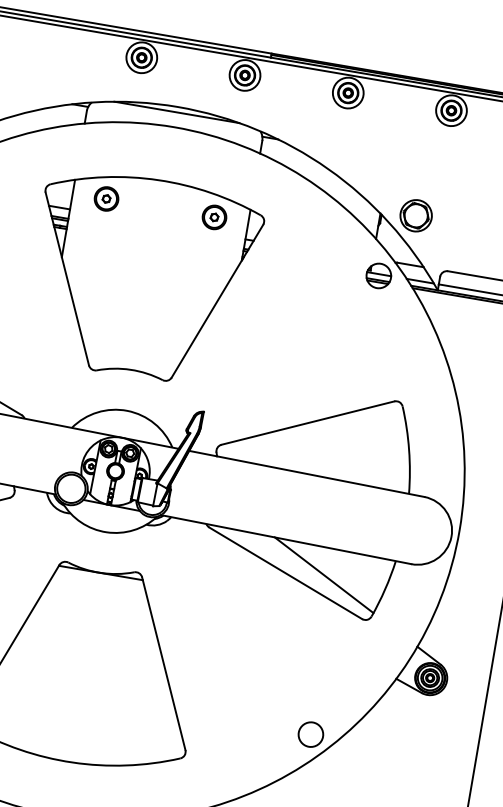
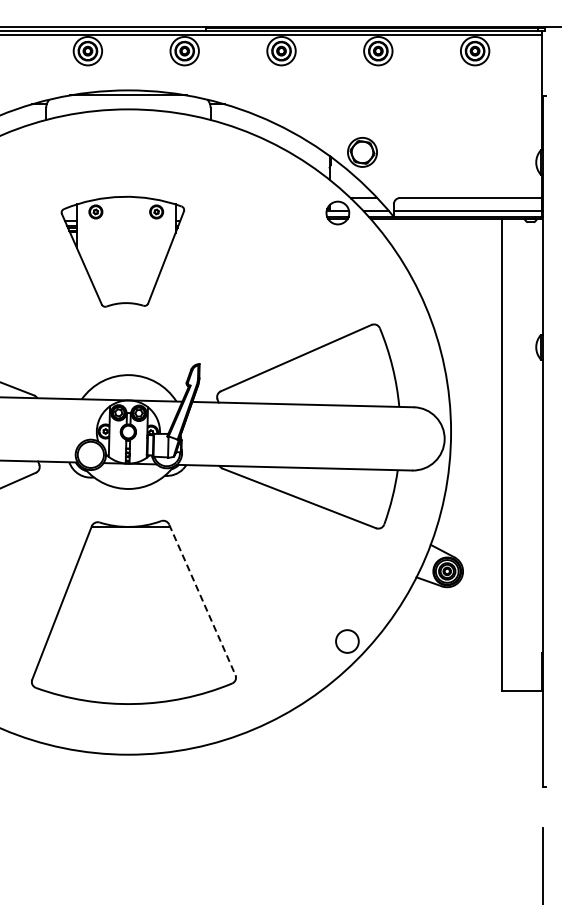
part: (142, 277) -> (122, 251), size x0.6
line: (323, 575) -> (334, 494), removed
line: (163, 664) -> (202, 600), solid -> dashed

